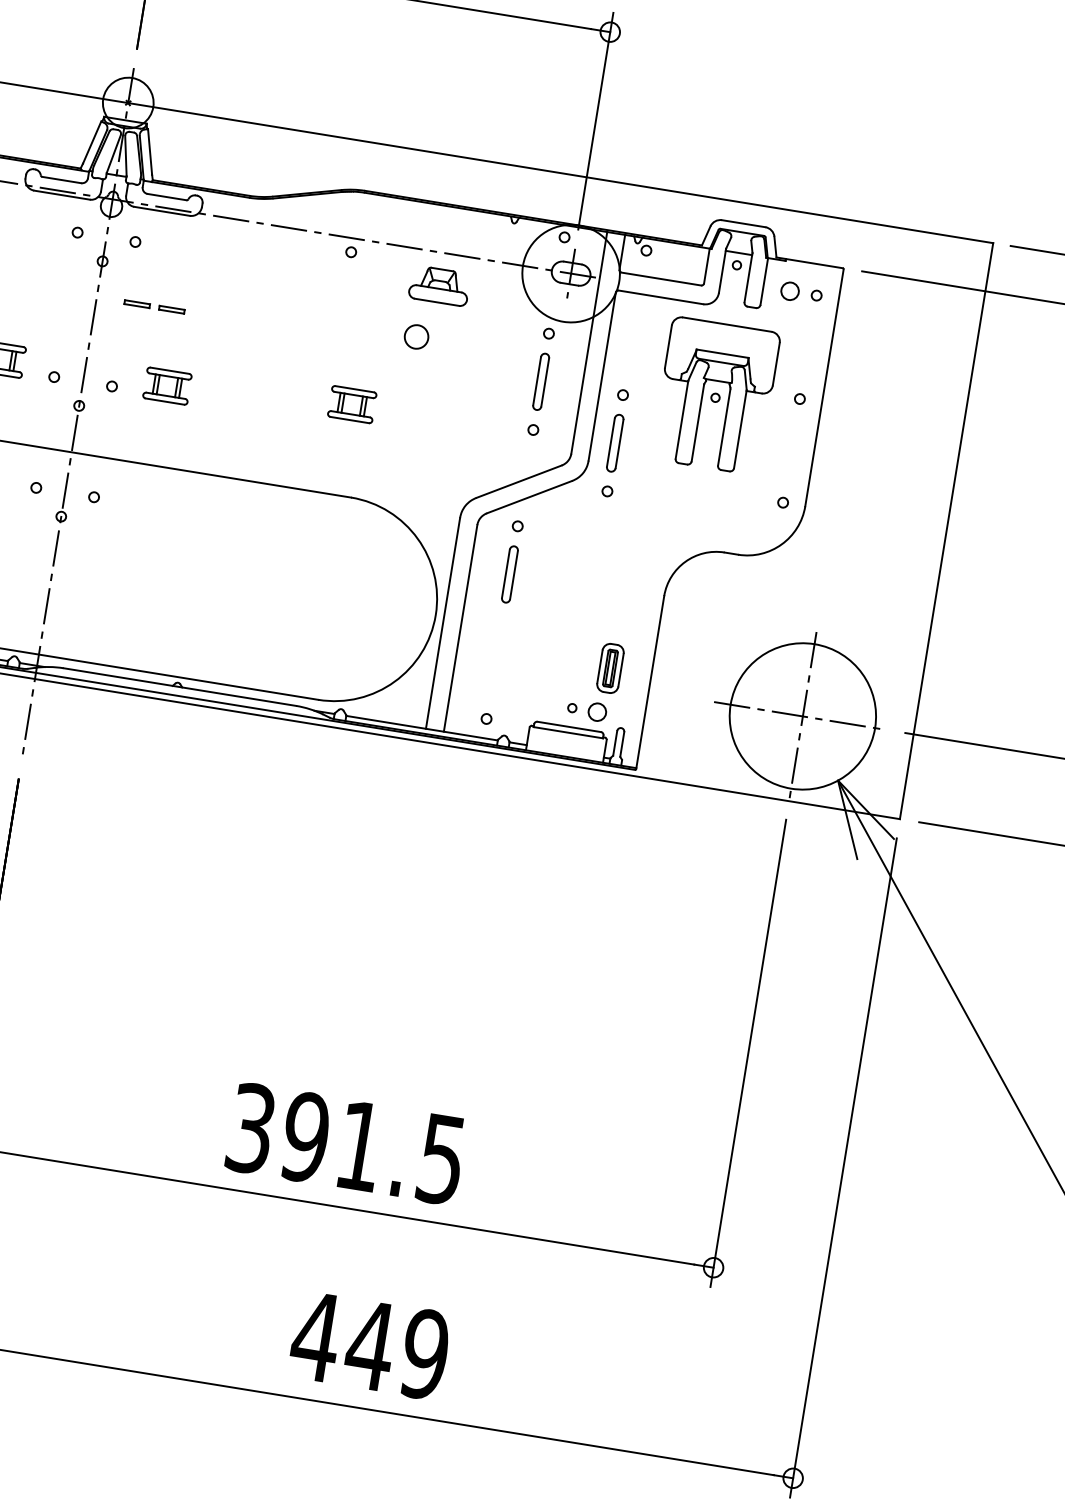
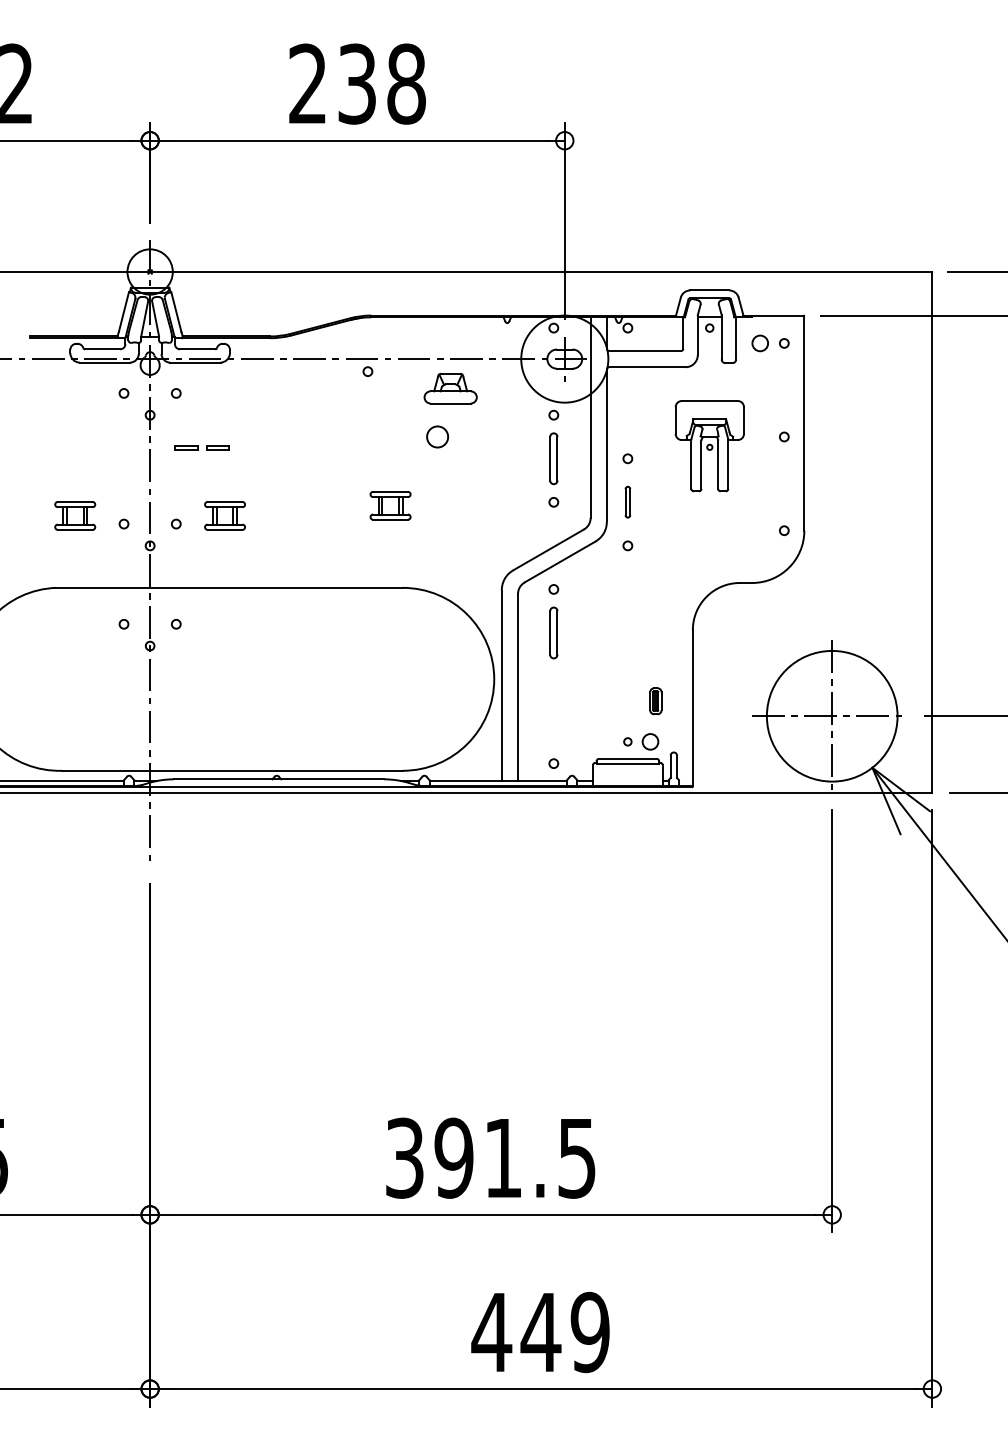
part: (715, 395) -> (709, 445), size x0.7
part: (614, 442) -> (627, 501), size x0.6
part: (610, 667) -> (655, 700), size x0.6

